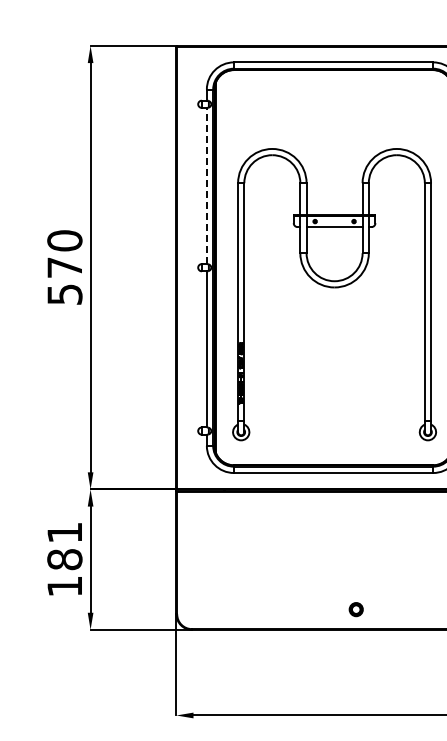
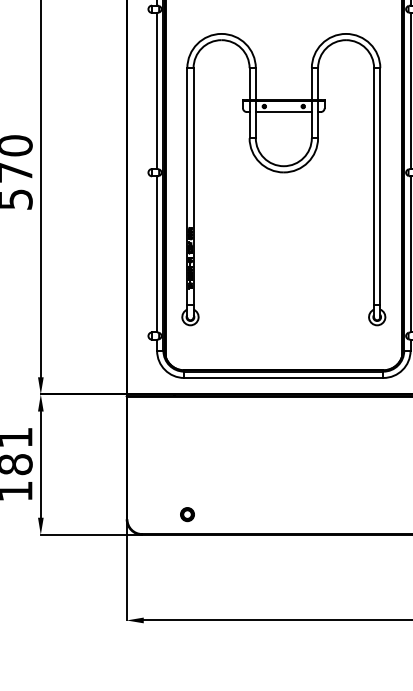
line: (206, 185) -> (156, 90), dashed -> solid
part: (334, 294) -> (283, 179), moved
part: (355, 609) -> (186, 514), moved

